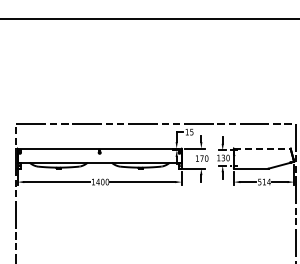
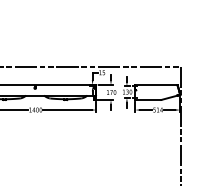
line: (262, 148) -> (156, 84), dashed -> solid

